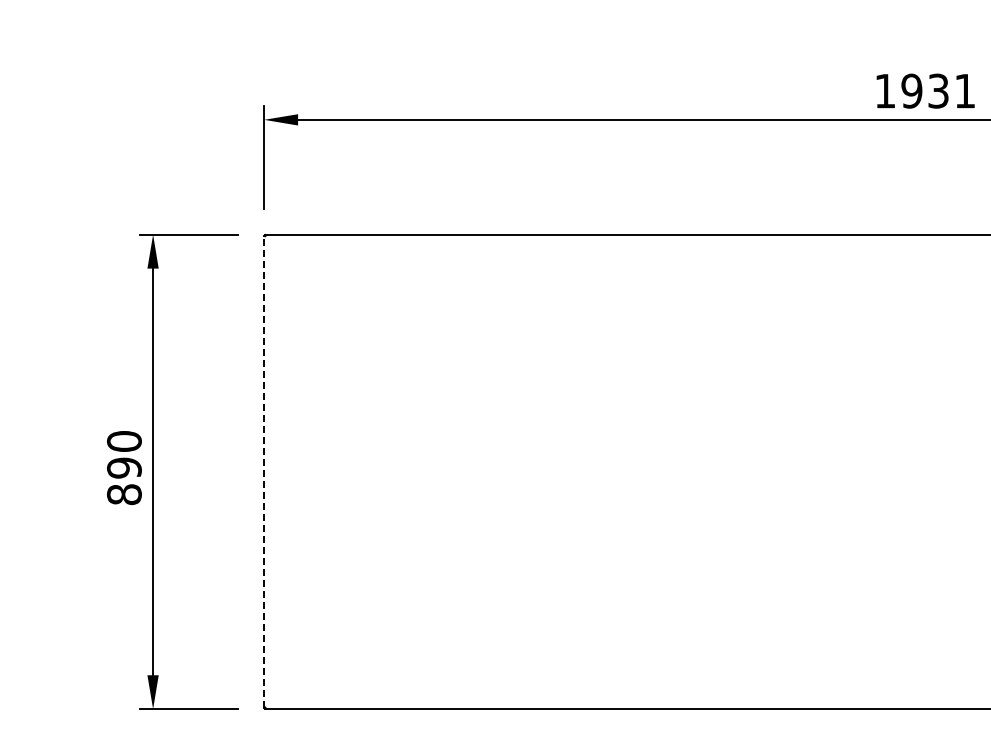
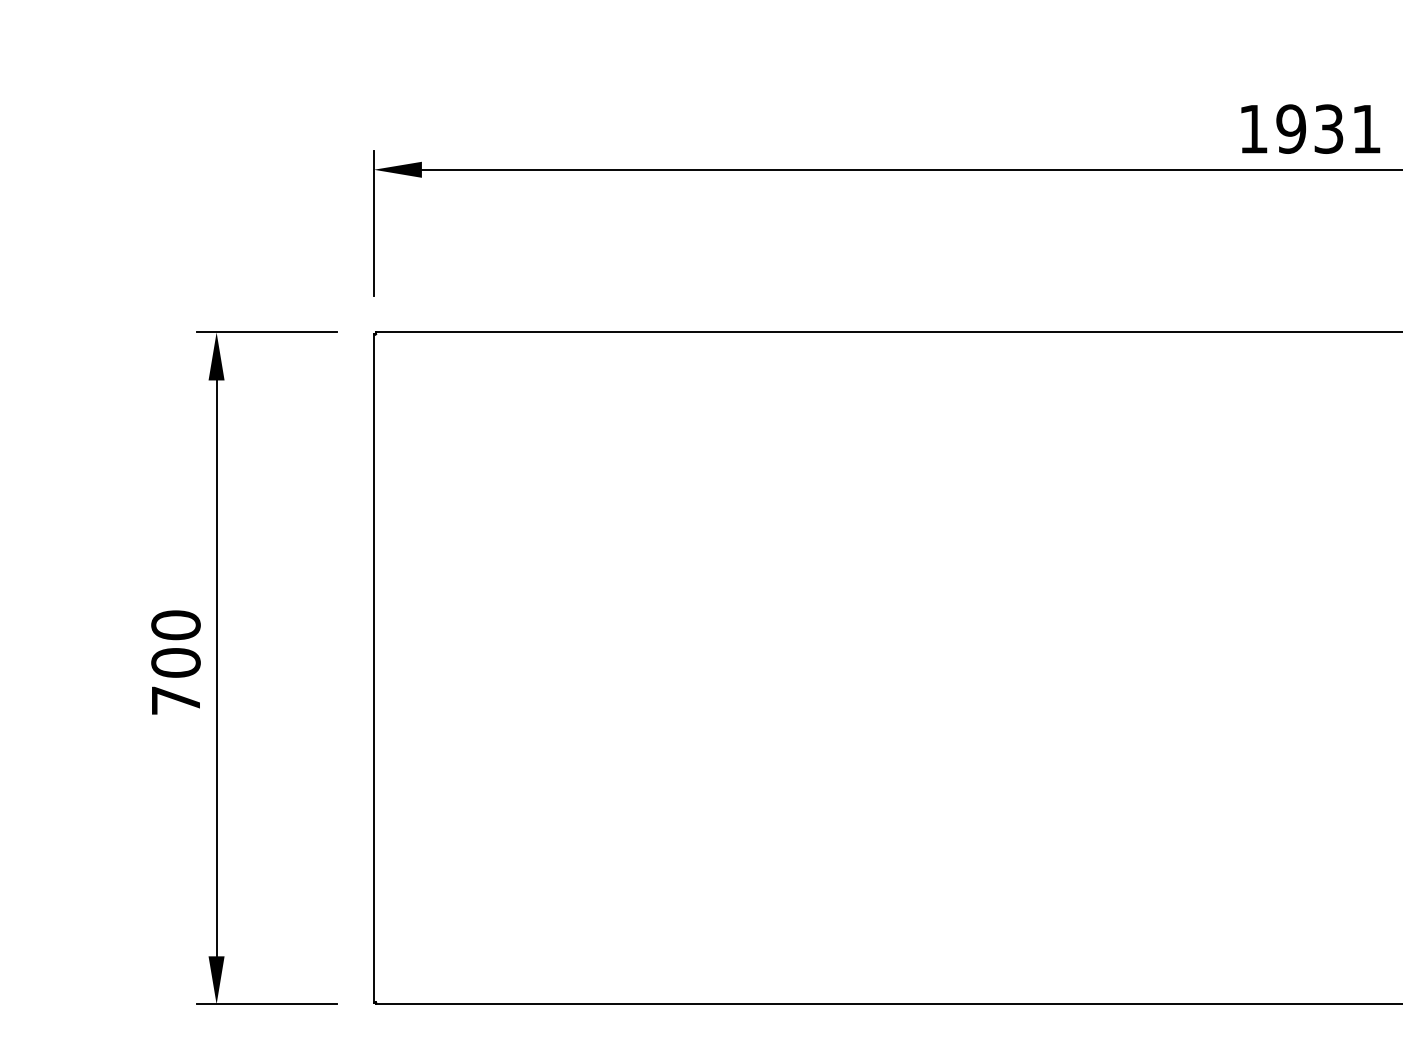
line: (264, 471) -> (374, 667), dashed -> solid
text: (124, 481) -> (176, 681), 890 -> 700

